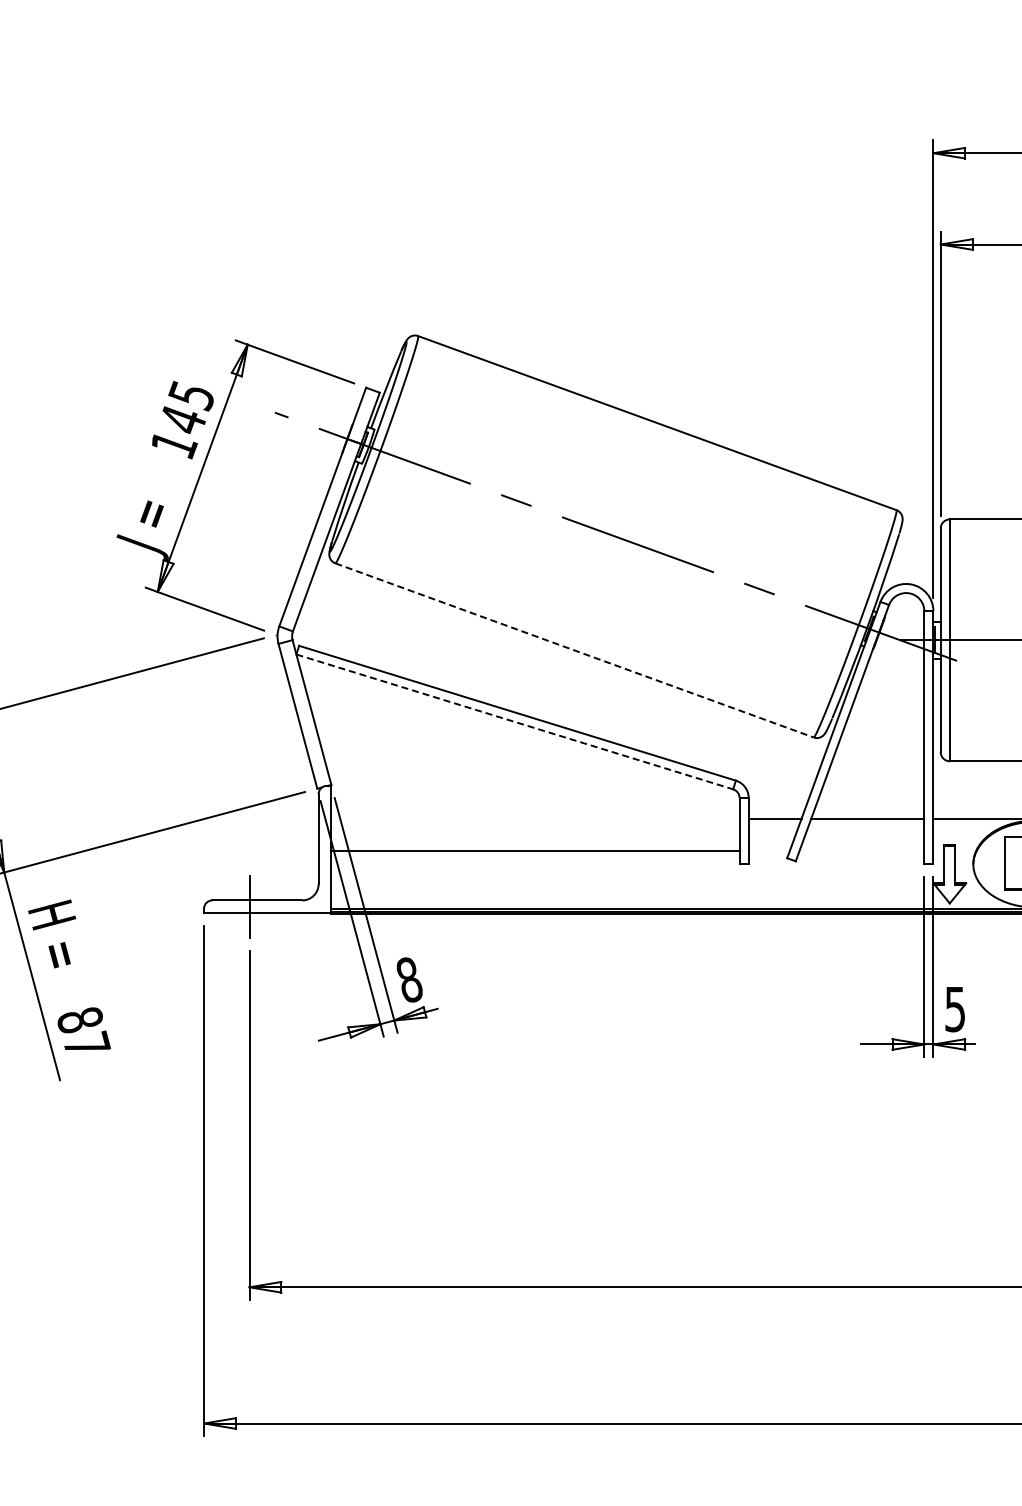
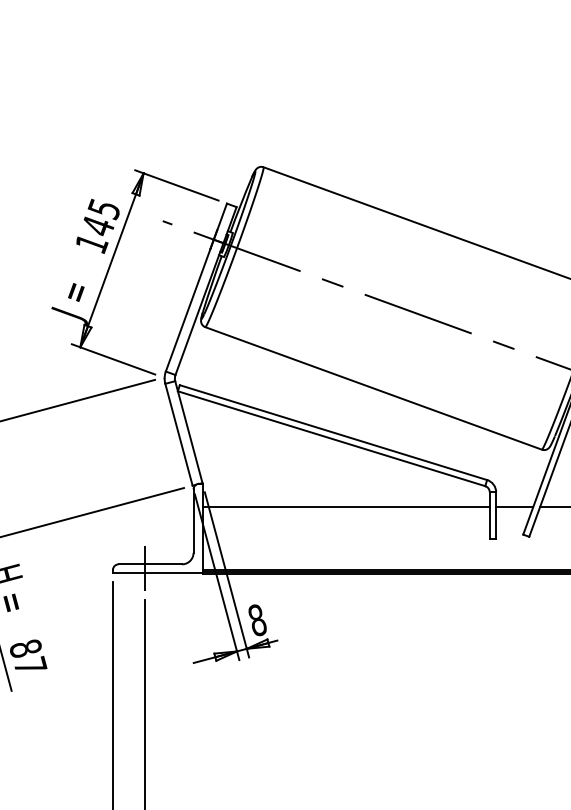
line: (574, 650) -> (373, 388), dashed -> solid
line: (514, 721) -> (331, 438), dashed -> solid
line: (535, 850) -> (346, 506), moved

